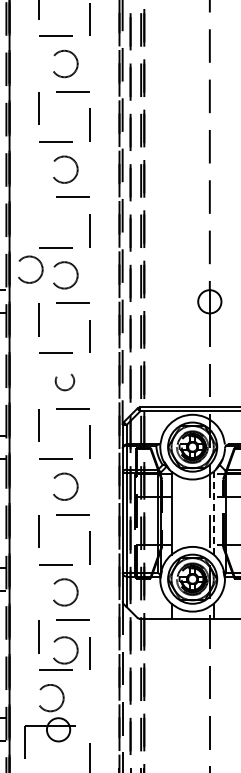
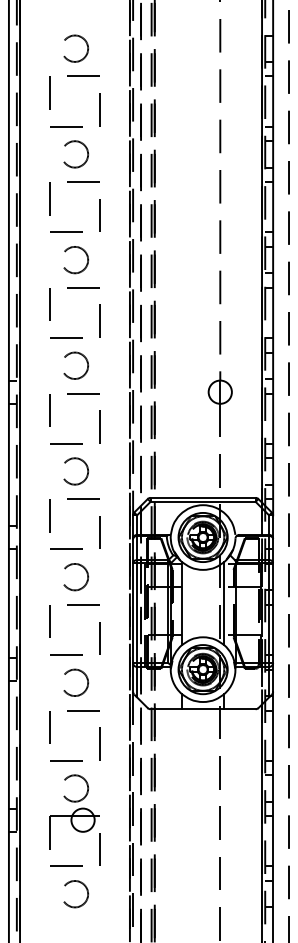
line: (39, 214) -> (49, 304), added
circle: (31, 270) -> (41, 360), removed
circle: (66, 381) -> (76, 471), size x1.43
line: (214, 513) -> (224, 603), dashed -> solid
circle: (66, 650) -> (76, 740), removed
part: (50, 721) -> (74, 811), moved

